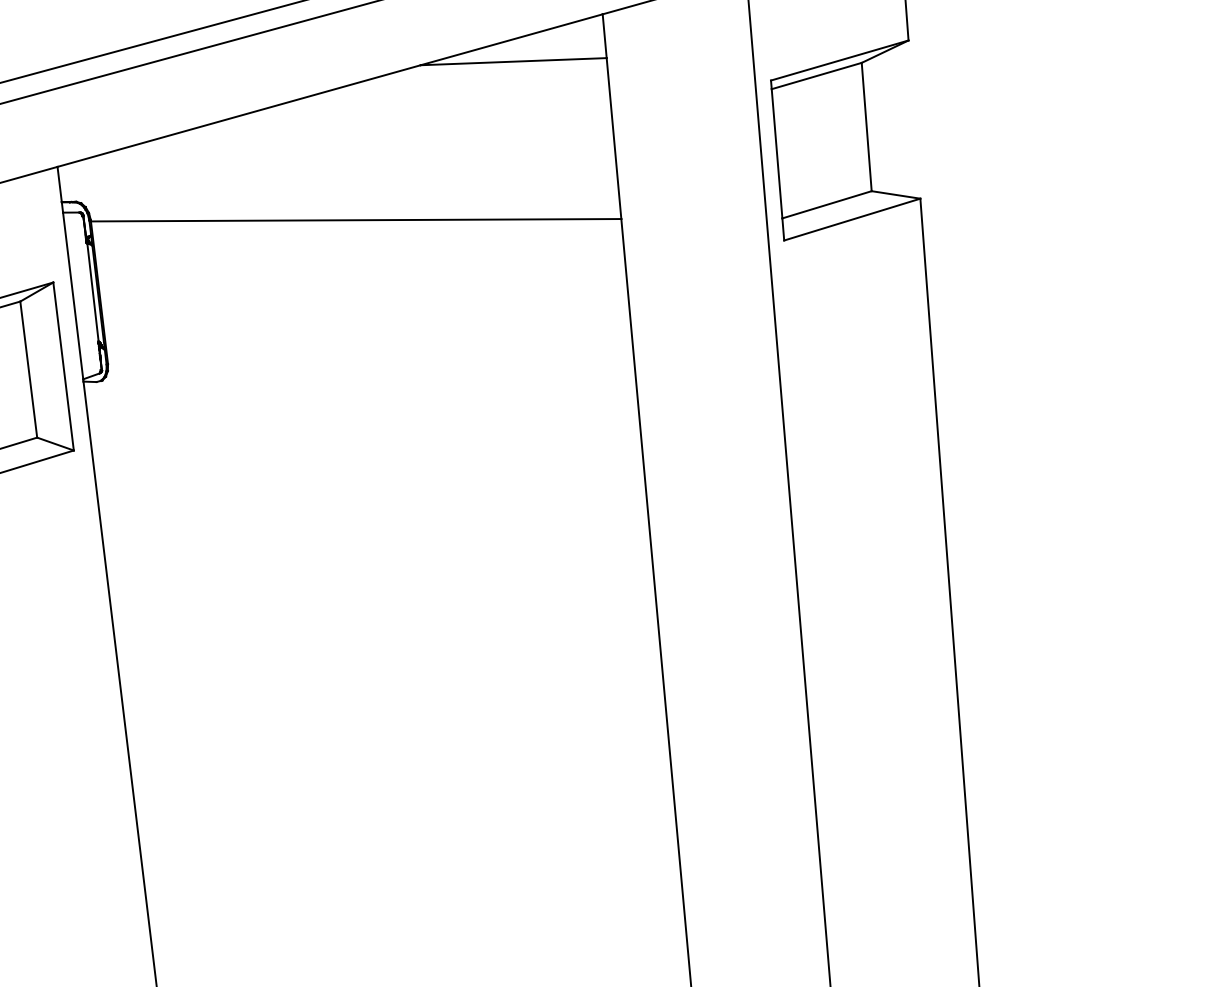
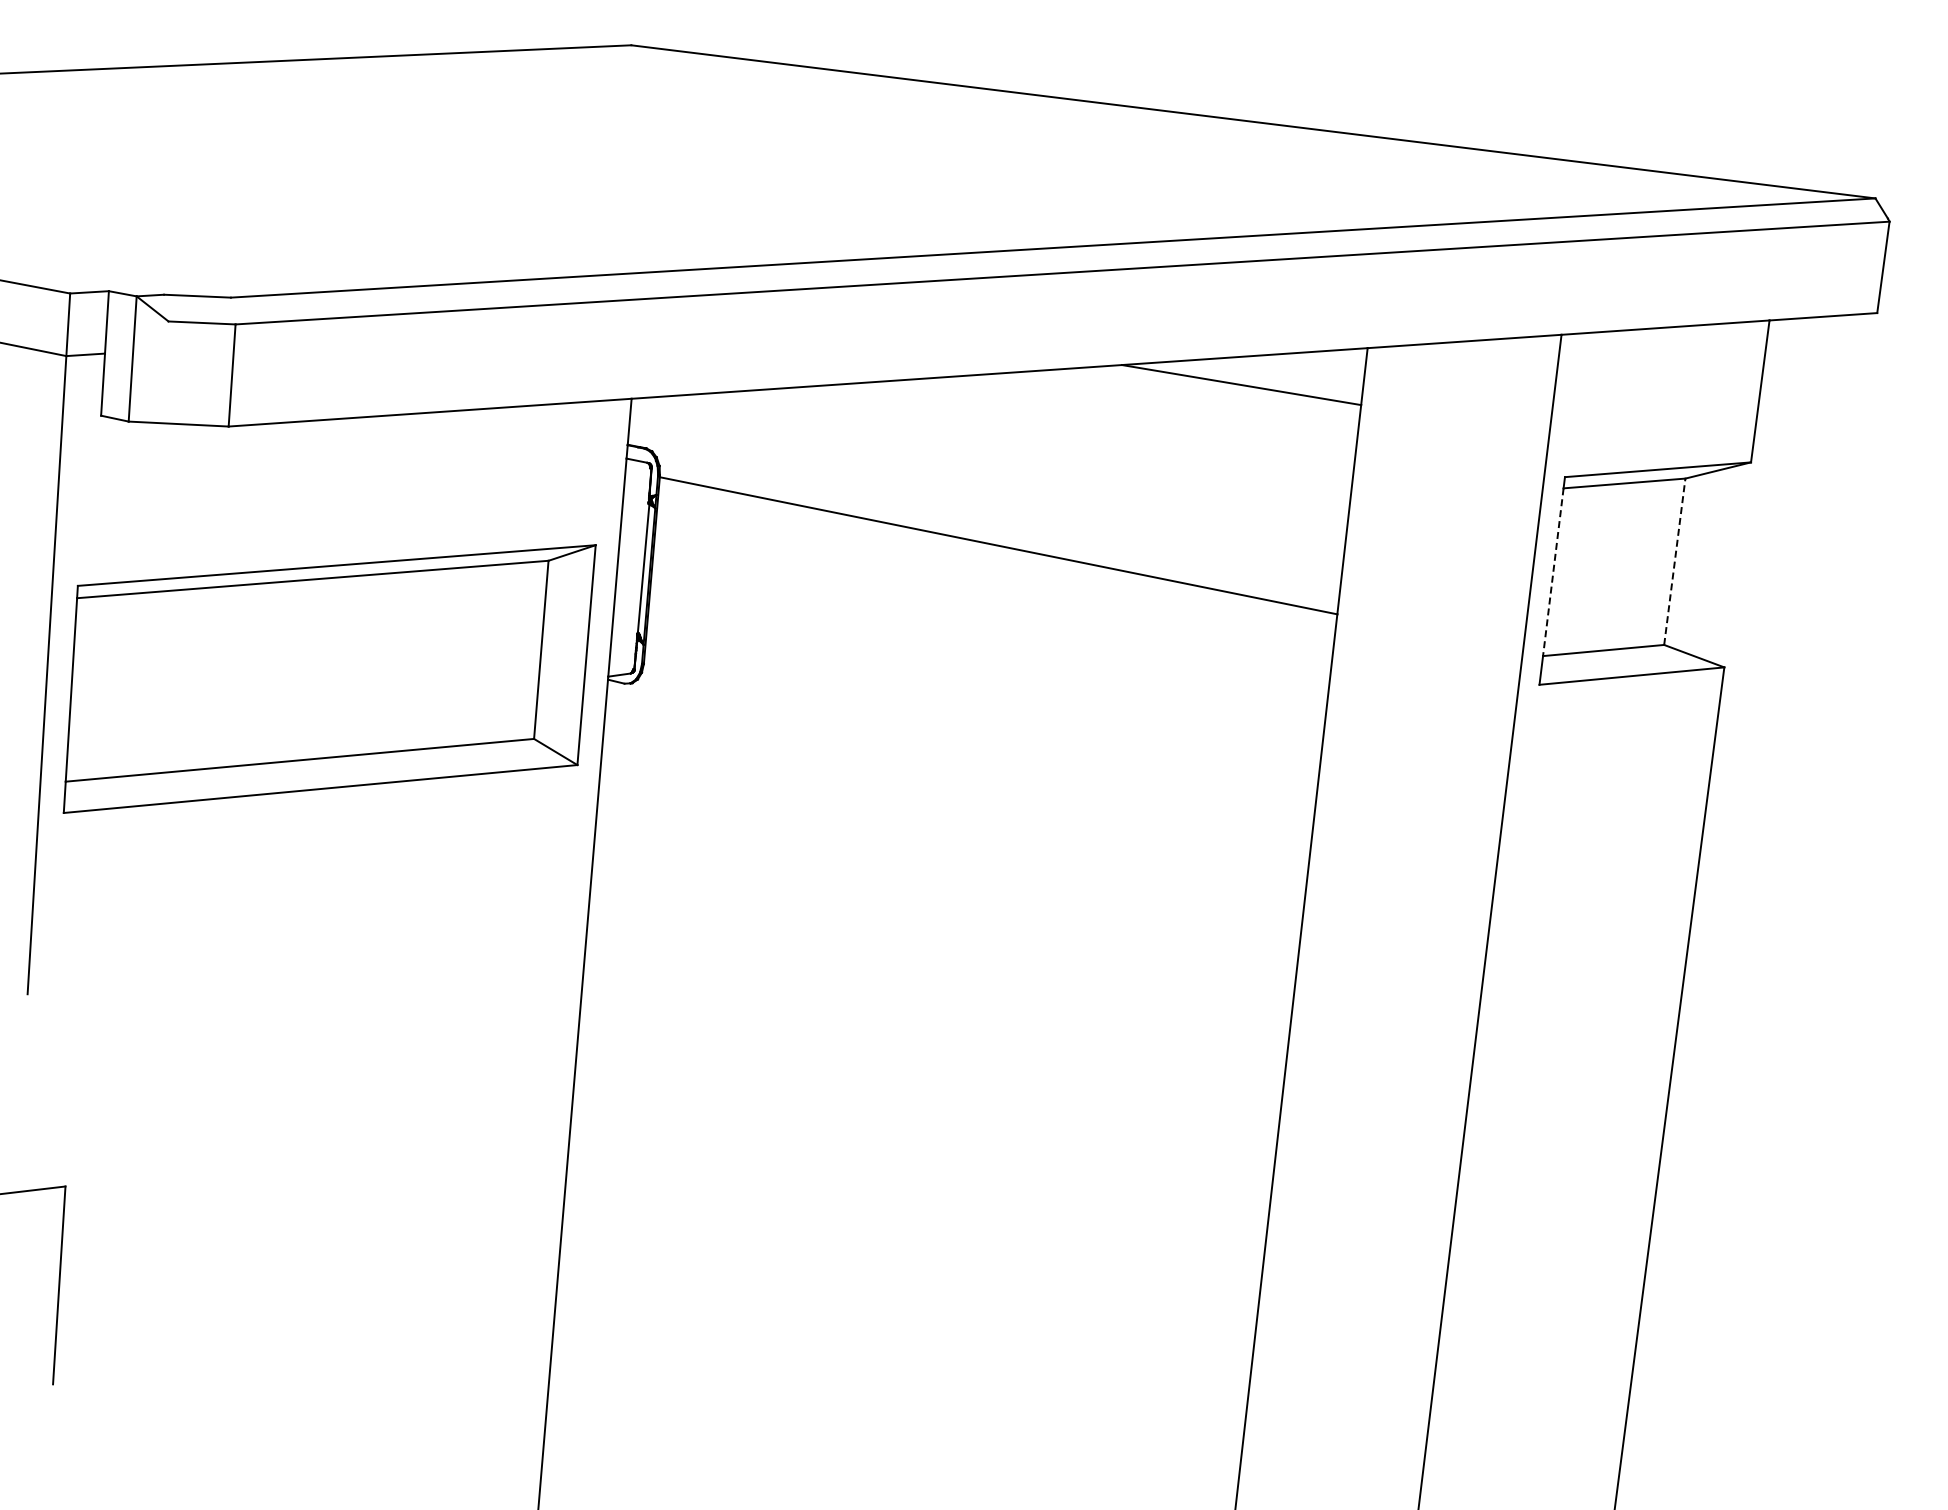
line: (866, 126) -> (1674, 561), solid -> dashed
line: (777, 153) -> (1553, 572), solid -> dashed

